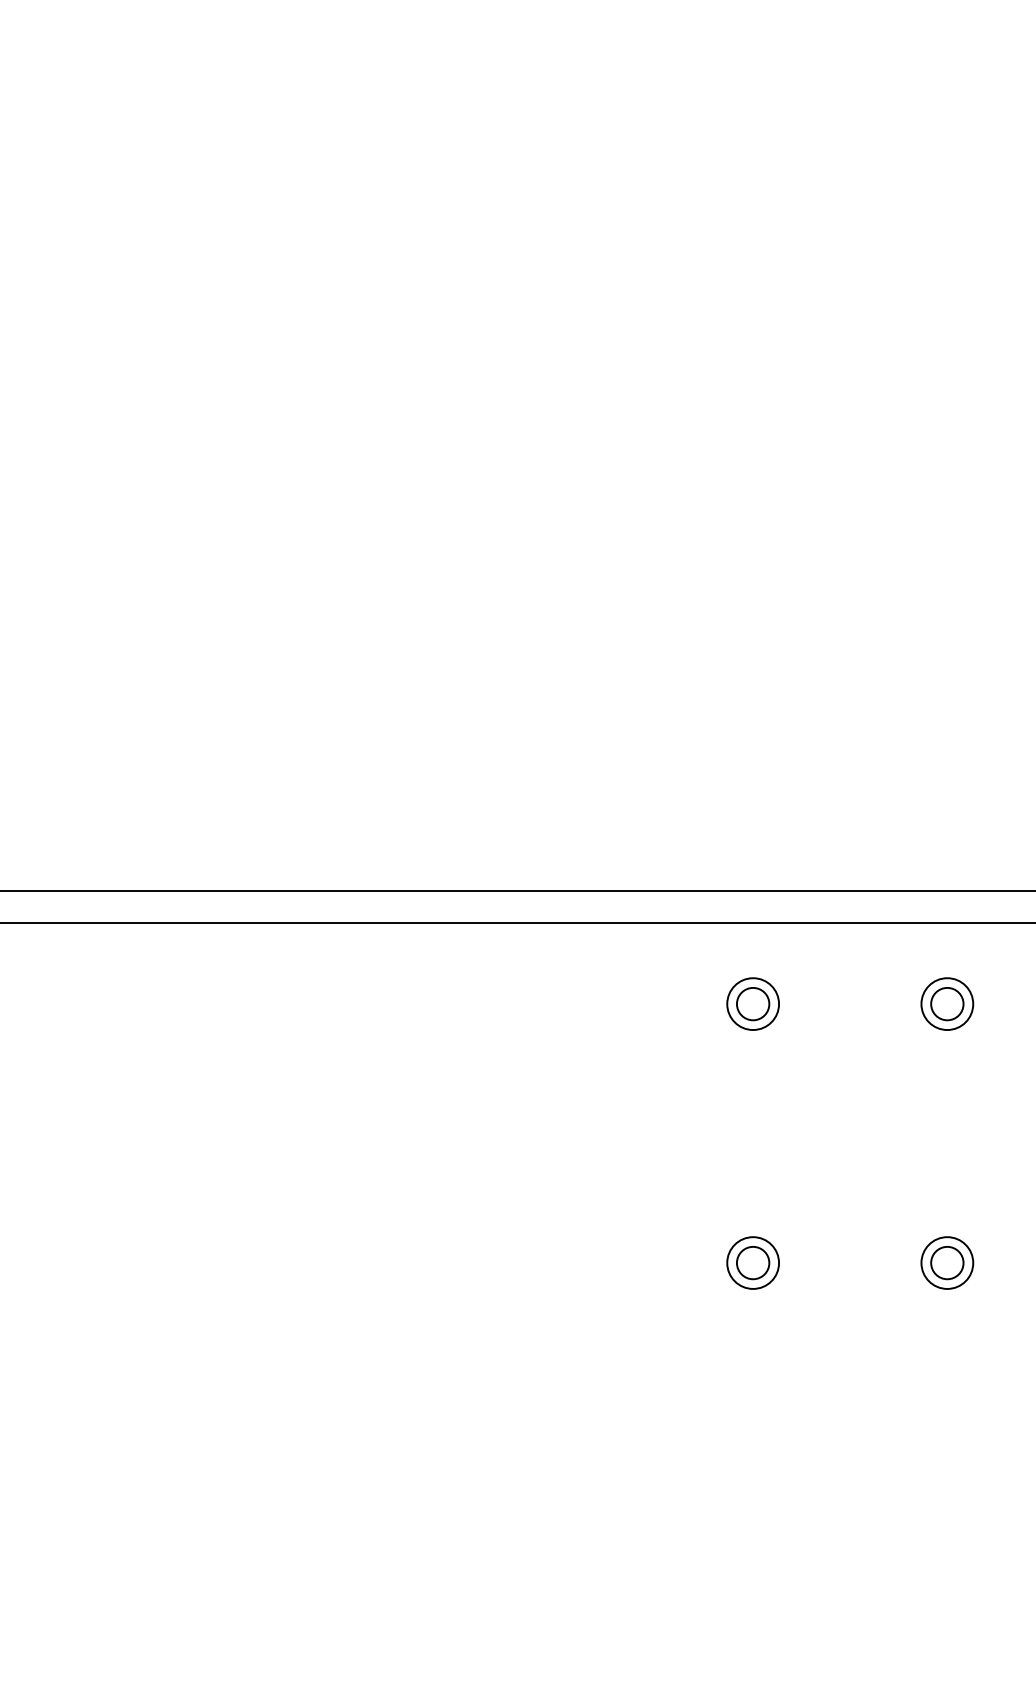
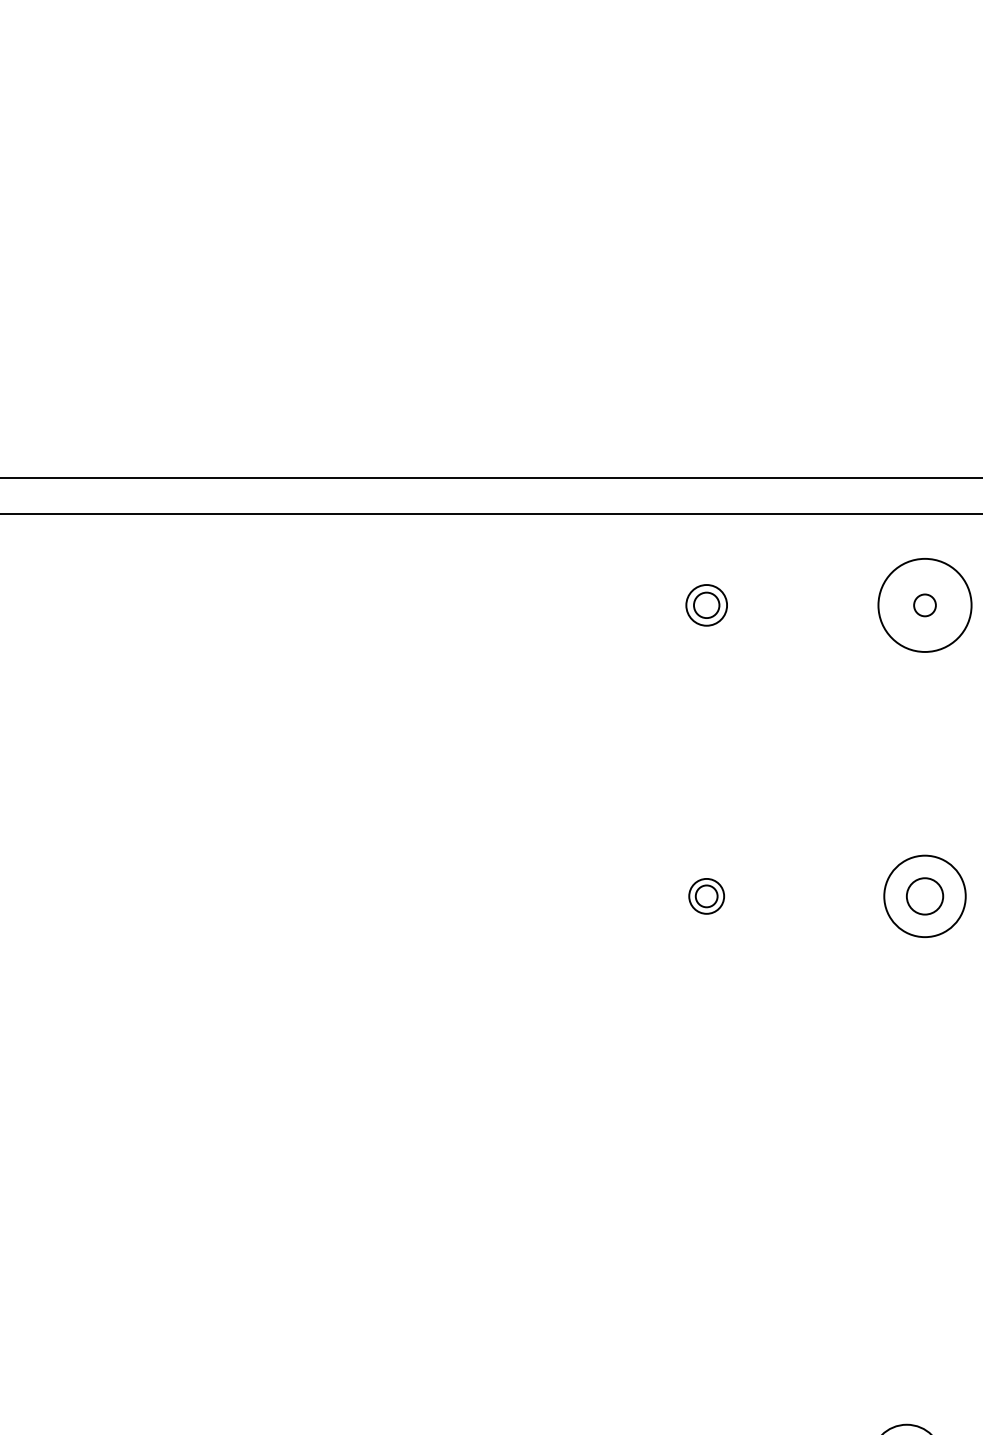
part: (752, 1003) -> (706, 604), size x0.7
circle: (947, 1003) -> (925, 604), size x0.6
circle: (947, 1004) -> (925, 605), size x1.6
part: (752, 1262) -> (706, 895), size x0.6
circle: (947, 1262) -> (925, 895), size x1.4

